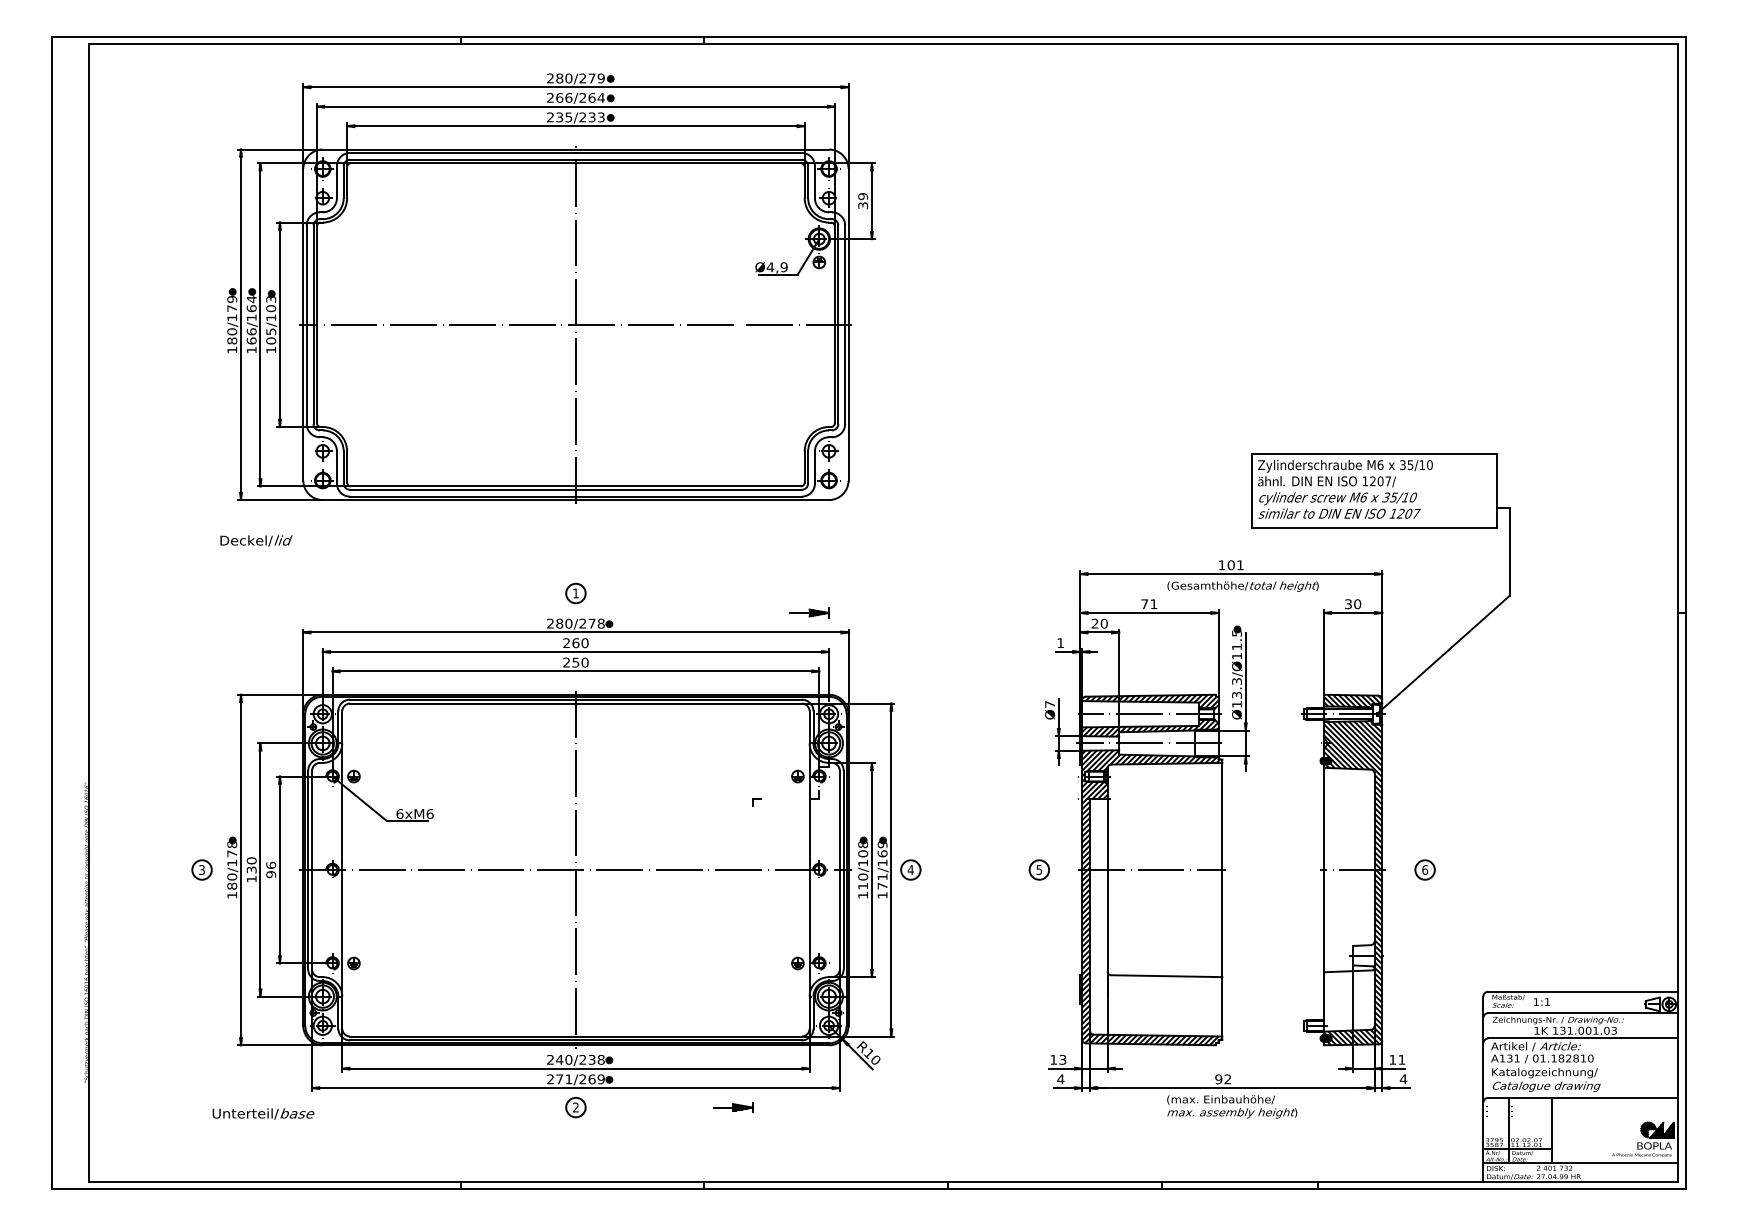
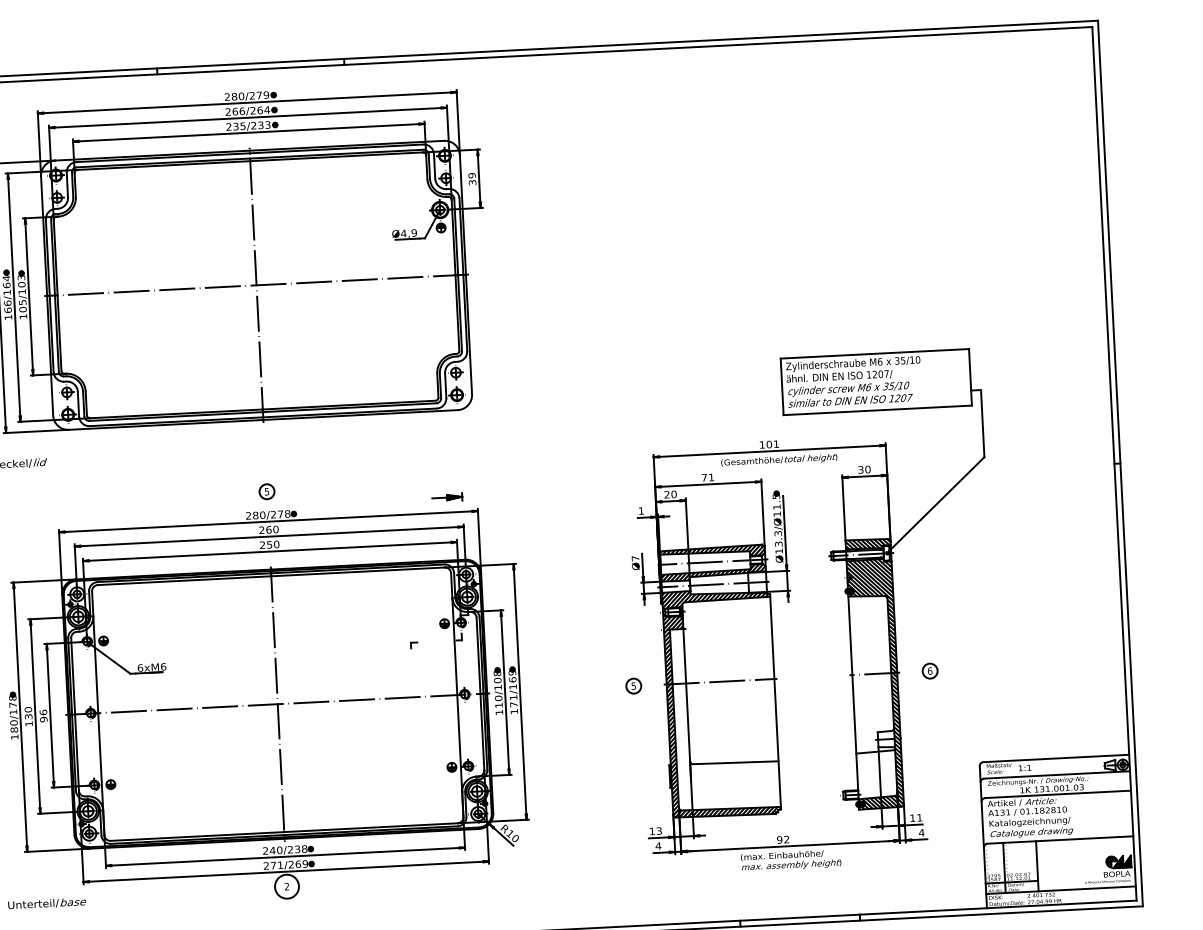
text: (575, 593) -> (266, 491), 1 -> 5
part: (910, 869) -> (534, 690), removed
circle: (575, 1107) -> (286, 886), size x1.6
part: (733, 1107) -> (408, 880), removed

